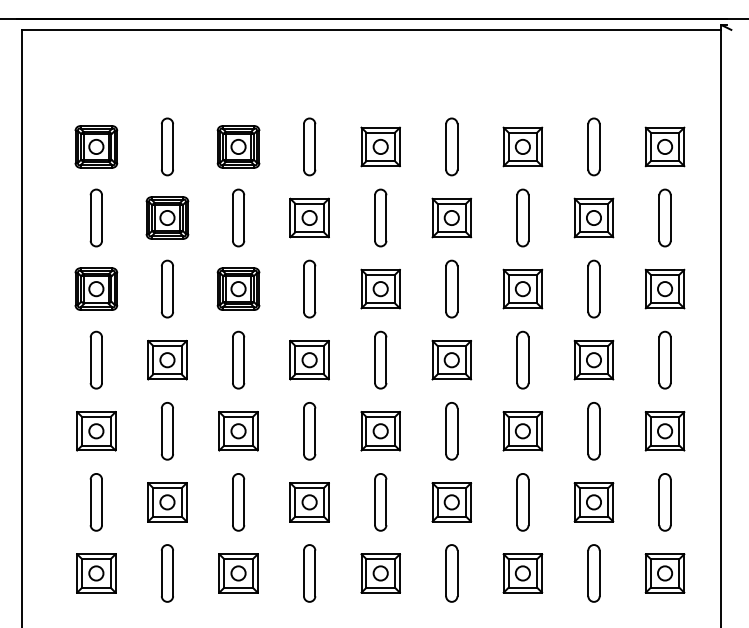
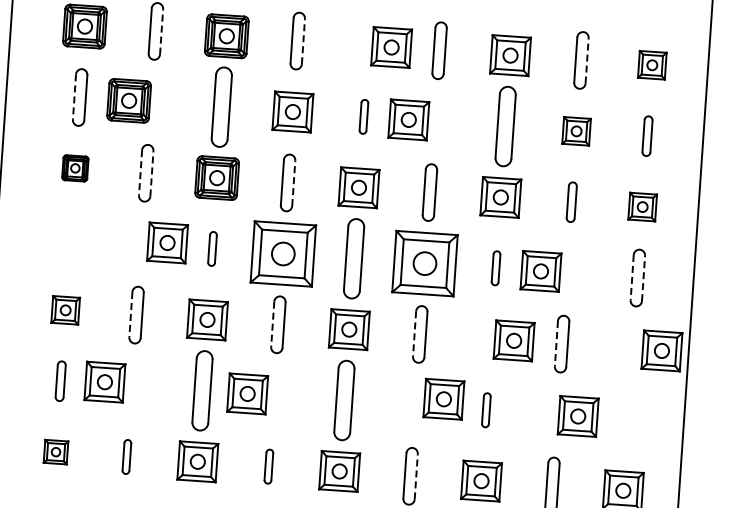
line: (173, 146) -> (161, 31), solid -> dashed
line: (315, 146) -> (303, 41), solid -> dashed
part: (380, 146) -> (391, 47), moved
line: (599, 146) -> (586, 60), solid -> dashed
part: (664, 146) -> (651, 64), size x0.7
part: (167, 217) -> (129, 100), moved
part: (238, 217) -> (221, 106), size x1.4
part: (380, 217) -> (363, 116), size x0.6
part: (451, 217) -> (408, 119), moved
part: (522, 217) -> (505, 125), size x1.4
part: (593, 217) -> (576, 130), size x0.7
part: (664, 217) -> (646, 135), size x0.7
line: (90, 218) -> (74, 97), solid -> dashed
part: (96, 288) -> (75, 167), size x0.6
part: (593, 288) -> (571, 201), size x0.7
part: (664, 288) -> (642, 206), size x0.7
line: (161, 289) -> (140, 173), solid -> dashed
line: (173, 289) -> (152, 174), solid -> dashed
line: (315, 289) -> (293, 183), solid -> dashed
part: (95, 359) -> (69, 238), removed
part: (167, 359) -> (167, 242), moved
part: (238, 359) -> (212, 248), size x0.6
part: (309, 359) -> (283, 253), size x1.6
part: (380, 359) -> (353, 258), size x1.4
part: (451, 359) -> (424, 262), size x1.6
part: (522, 359) -> (495, 267), size x0.6
part: (593, 360) -> (540, 271), moved
line: (659, 360) -> (632, 277), solid -> dashed
line: (670, 360) -> (643, 278), solid -> dashed
part: (96, 431) -> (65, 310), size x0.7
line: (161, 431) -> (130, 314), solid -> dashed
line: (303, 431) -> (272, 324), solid -> dashed
line: (446, 431) -> (414, 334), solid -> dashed
part: (522, 431) -> (513, 341), moved
line: (588, 431) -> (556, 343), solid -> dashed
part: (664, 431) -> (661, 351), moved
part: (95, 502) -> (59, 381), size x0.7
part: (167, 502) -> (104, 382), moved
part: (238, 502) -> (202, 391), size x1.4
part: (309, 502) -> (247, 394), moved
part: (380, 502) -> (344, 400), size x1.4
part: (451, 502) -> (443, 399), moved
part: (522, 502) -> (485, 410), size x0.6
part: (593, 502) -> (577, 416), moved
part: (664, 502) -> (627, 419), removed
part: (96, 573) -> (56, 452), size x0.6
part: (167, 573) -> (126, 457), size x0.6
part: (309, 573) -> (268, 466), size x0.6
line: (457, 573) -> (416, 476), solid -> dashed

